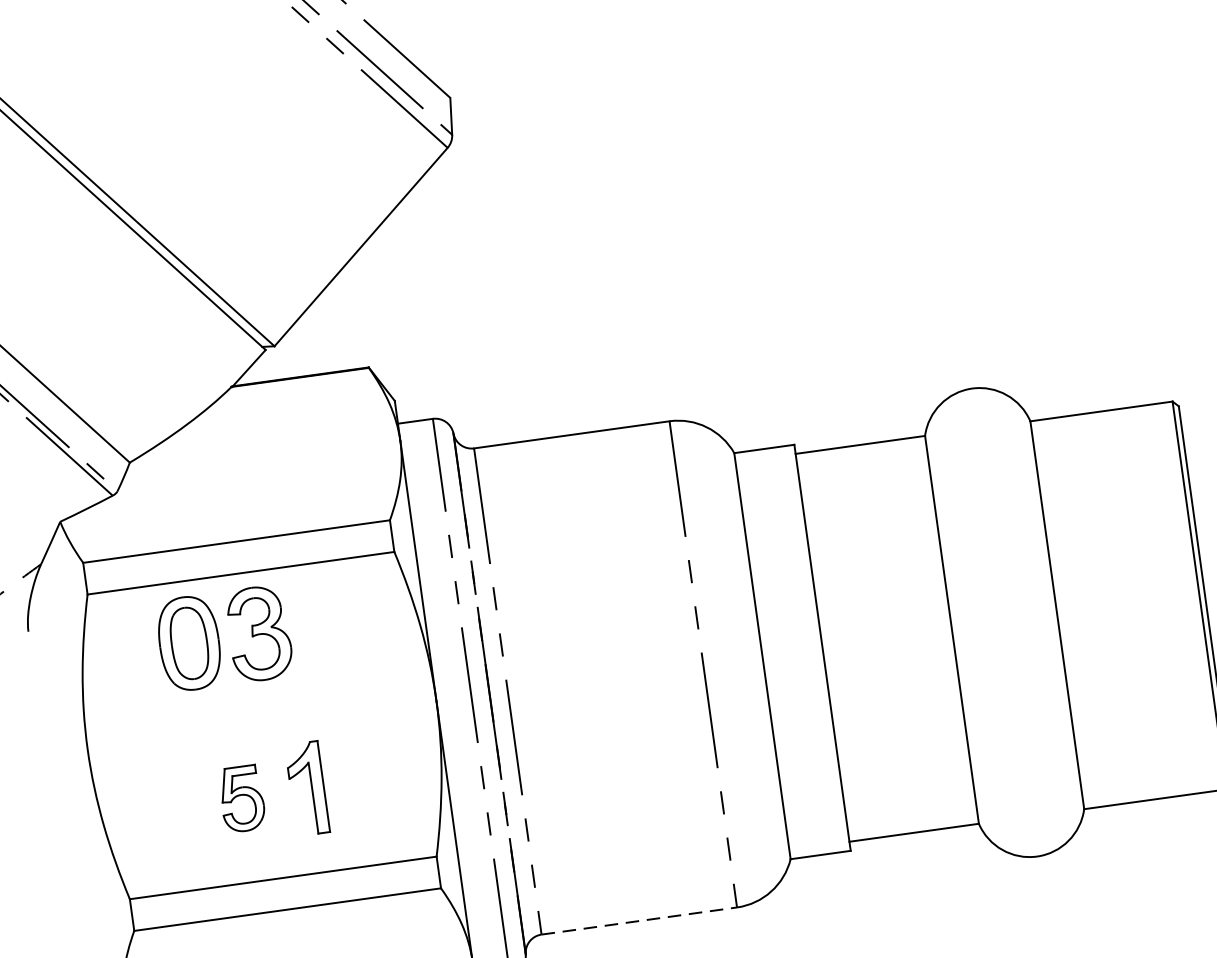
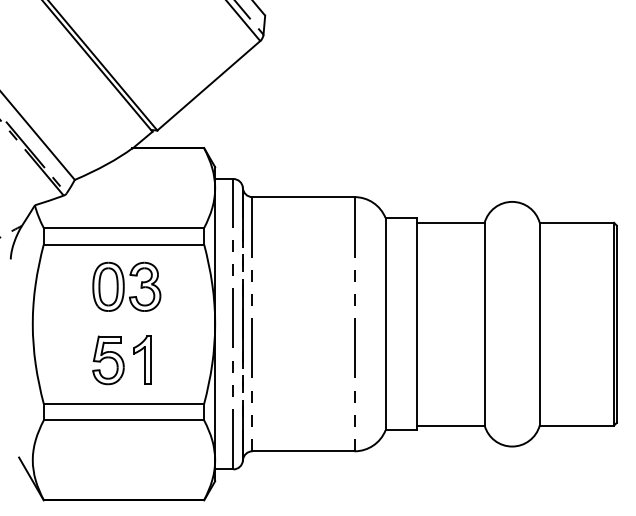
part: (223, 637) -> (126, 286), moved
part: (242, 799) -> (108, 360), size x1.43
line: (641, 921) -> (304, 451), dashed -> solid

